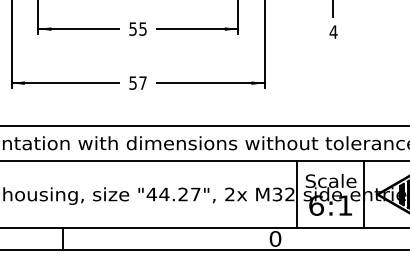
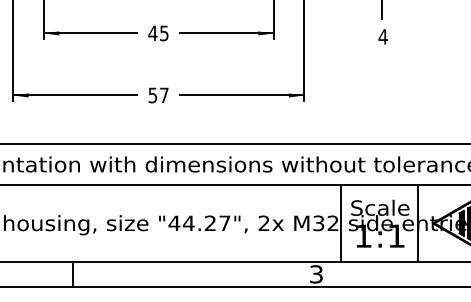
text: (132, 29) -> (152, 33), 55 -> 45
text: (316, 205) -> (363, 235), 6:1 -> 1:1
text: (275, 239) -> (316, 274), 0 -> 3

